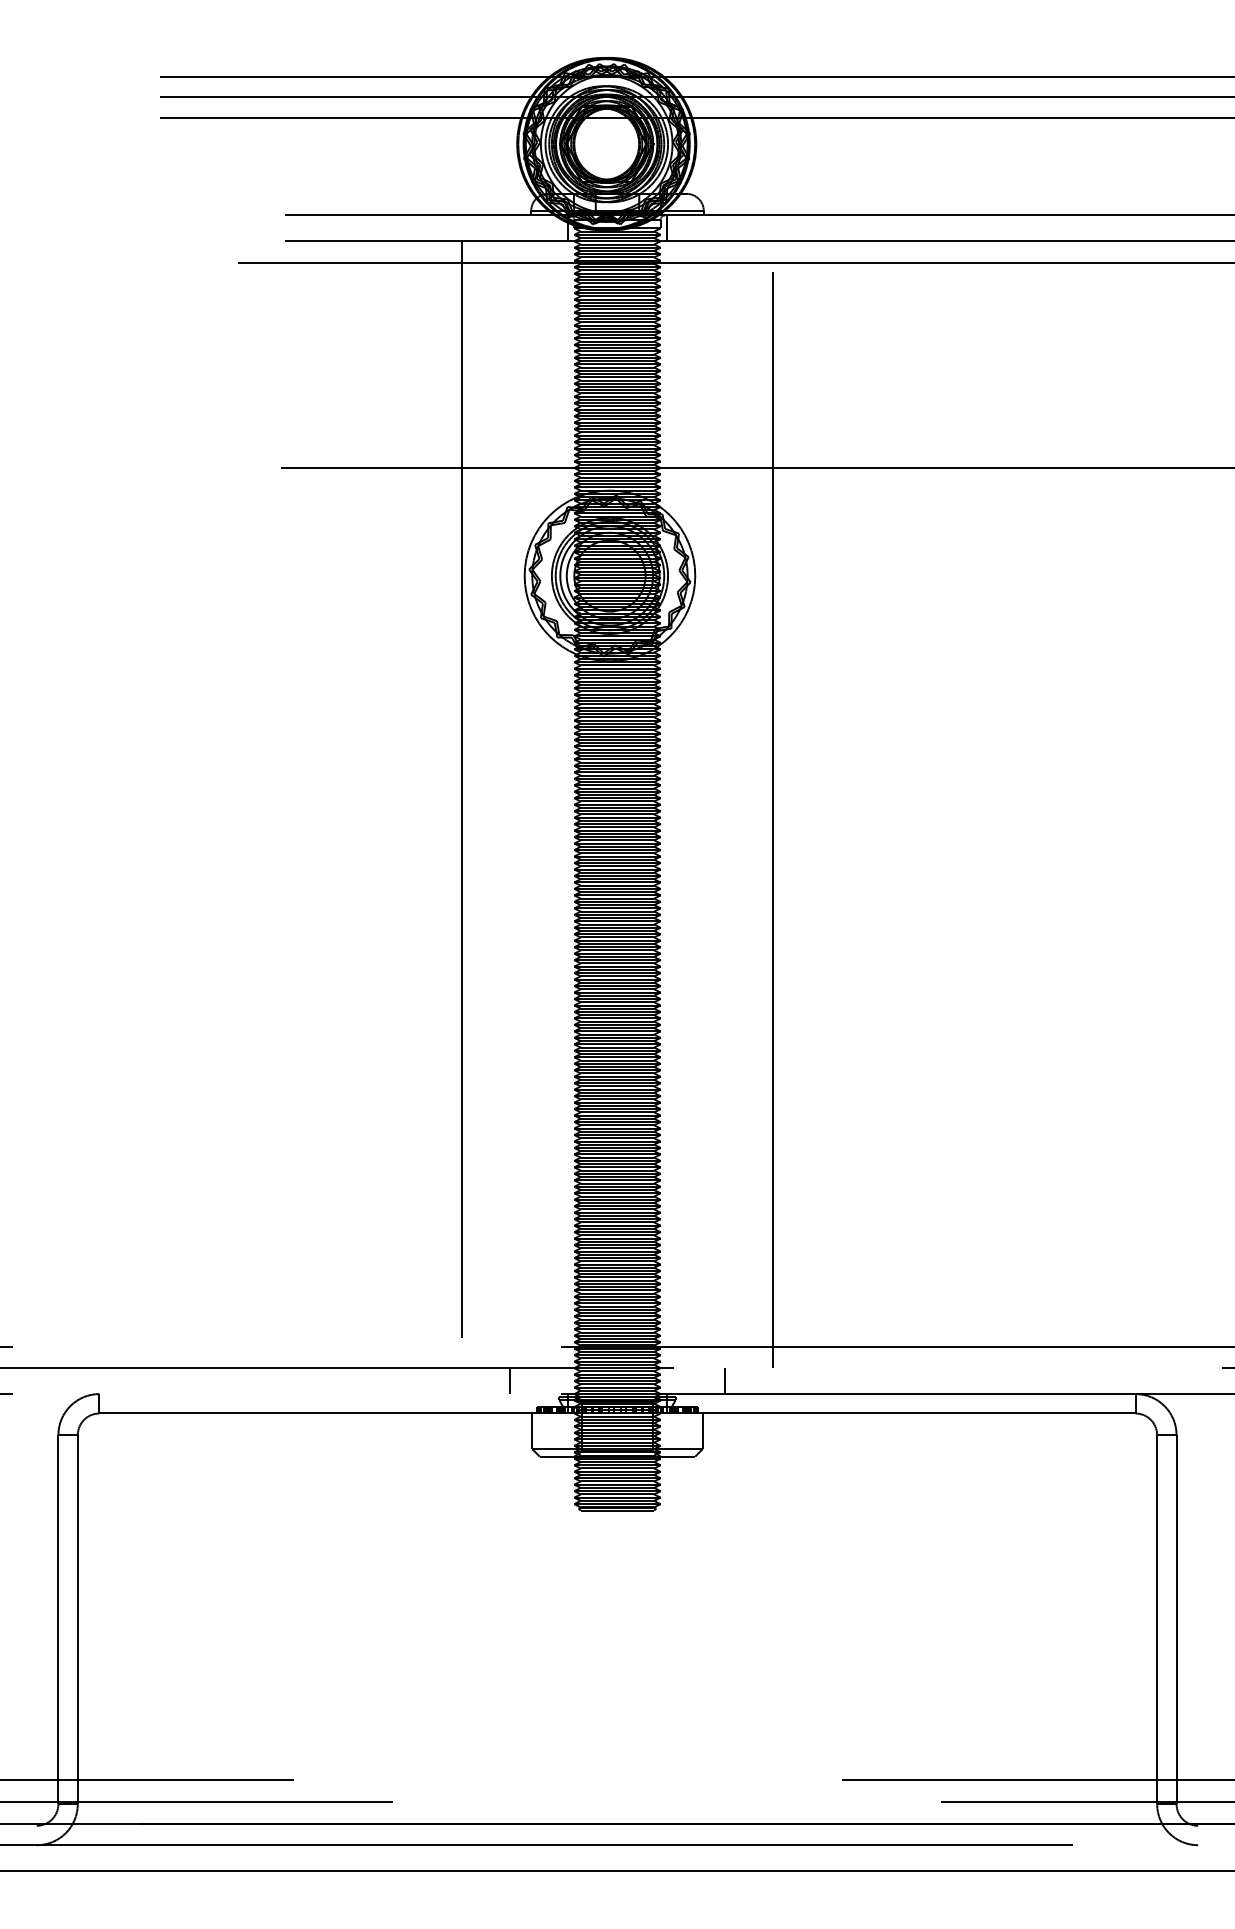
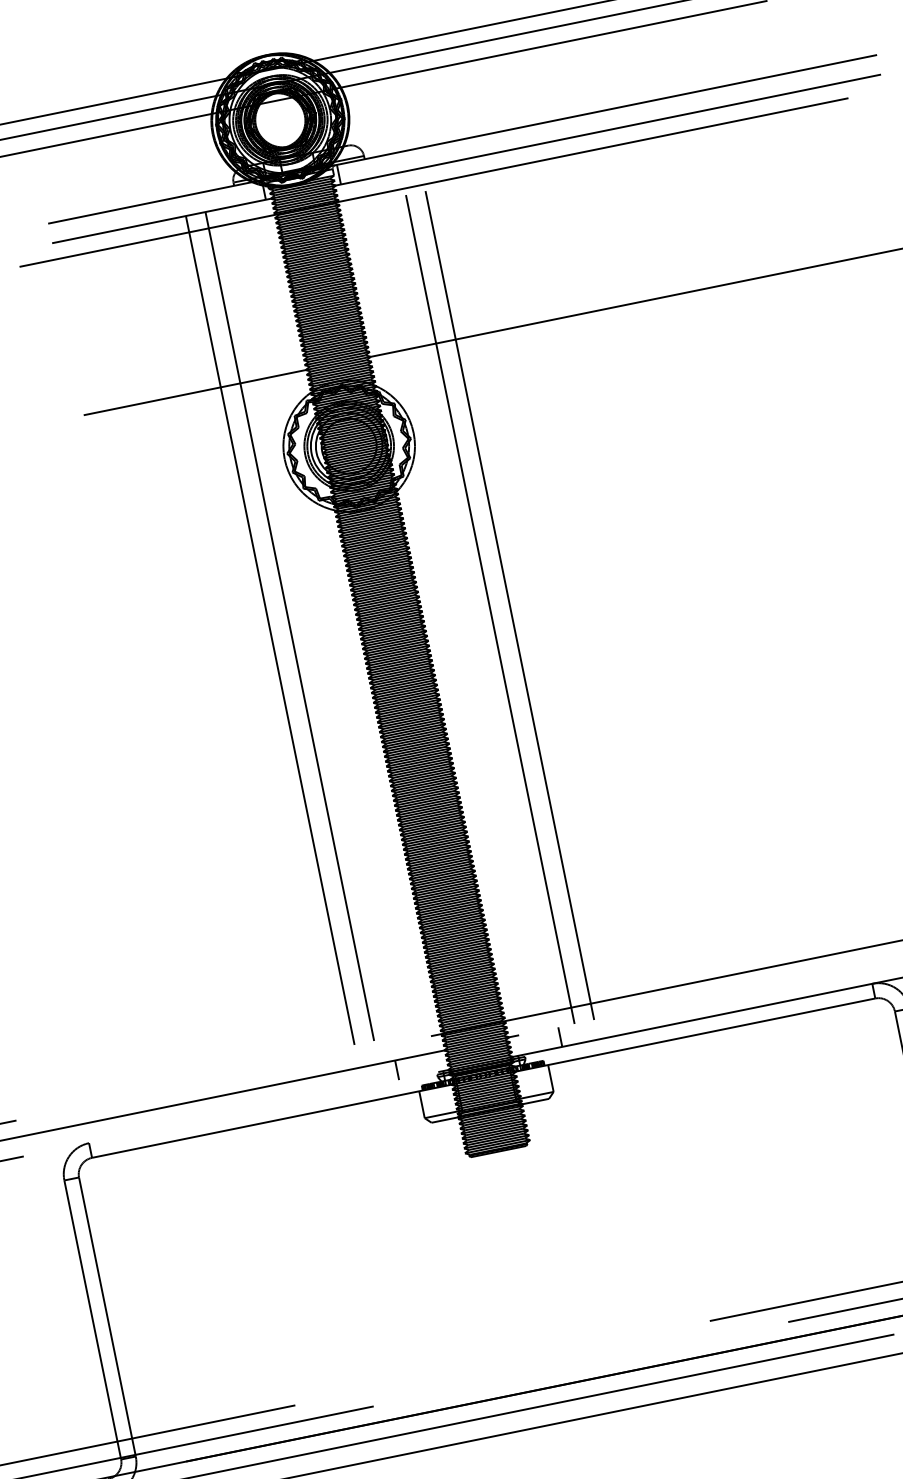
line: (487, 804) -> (291, 637), added
line: (747, 804) -> (488, 597), added

